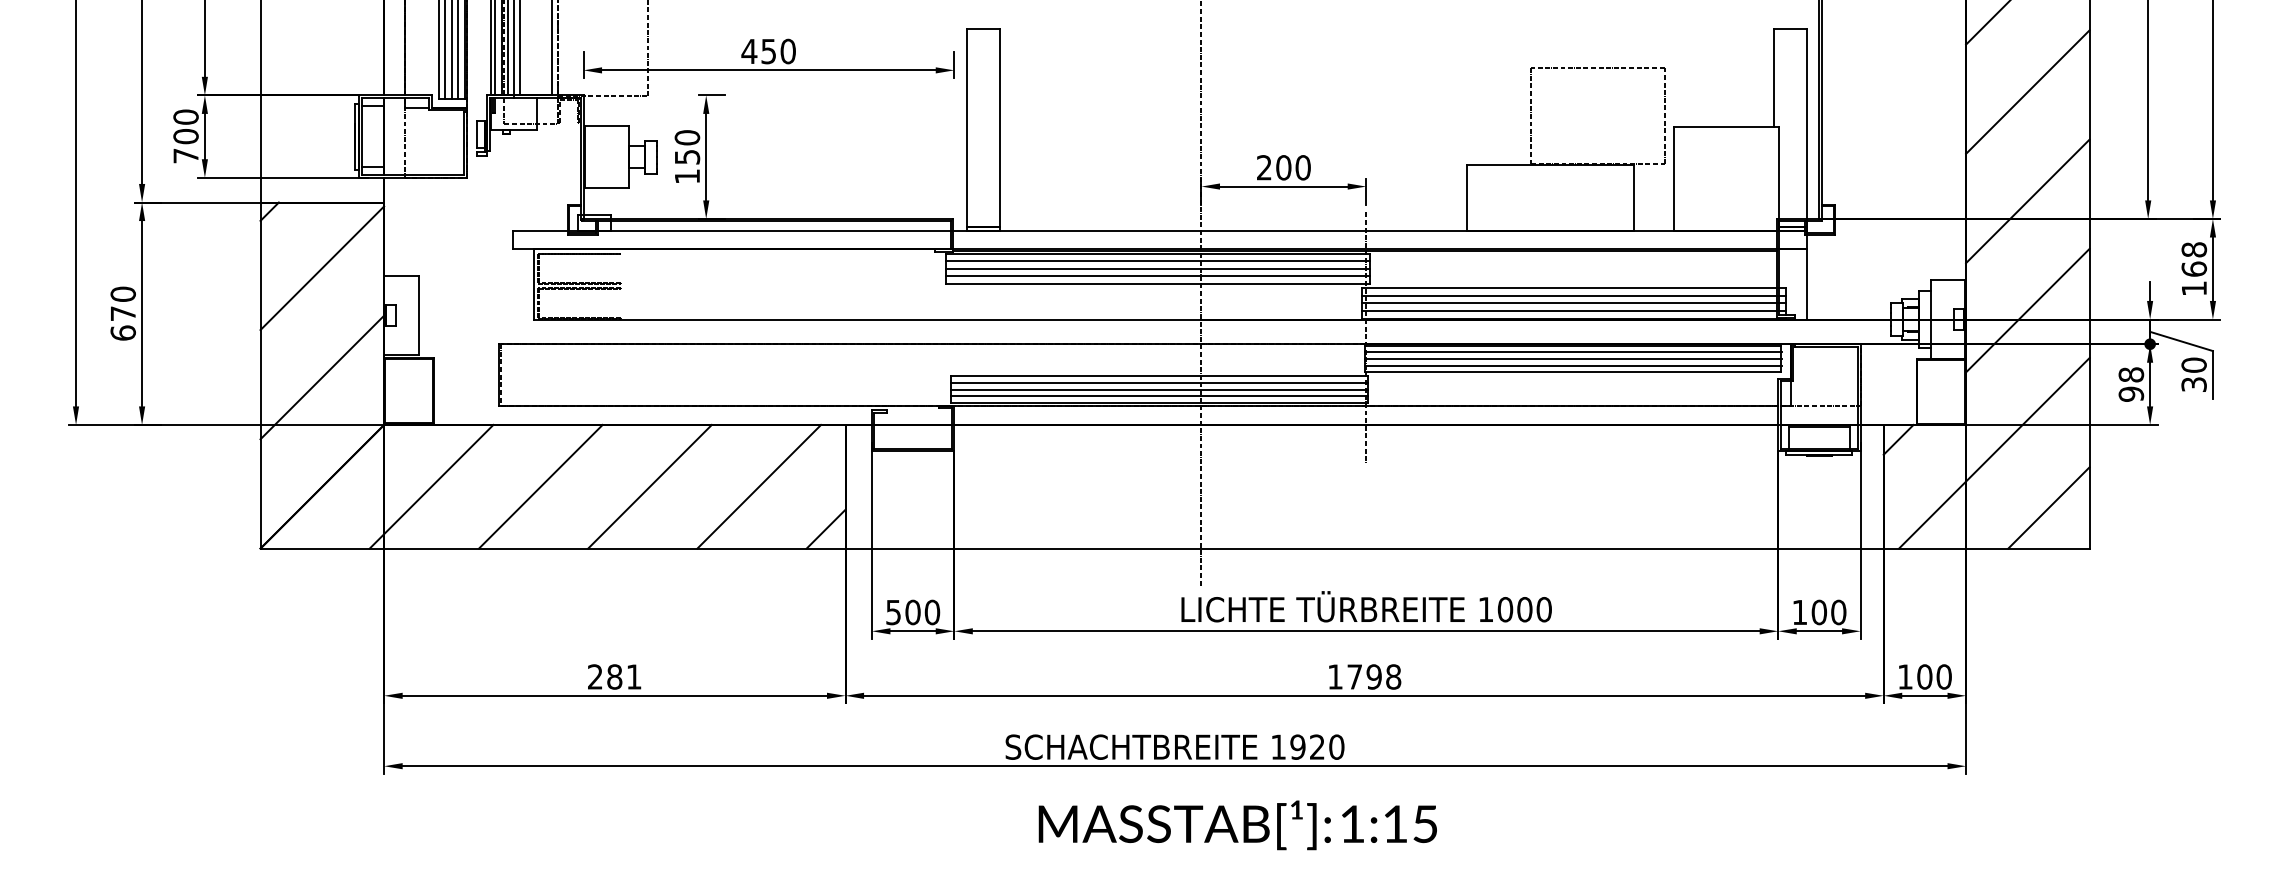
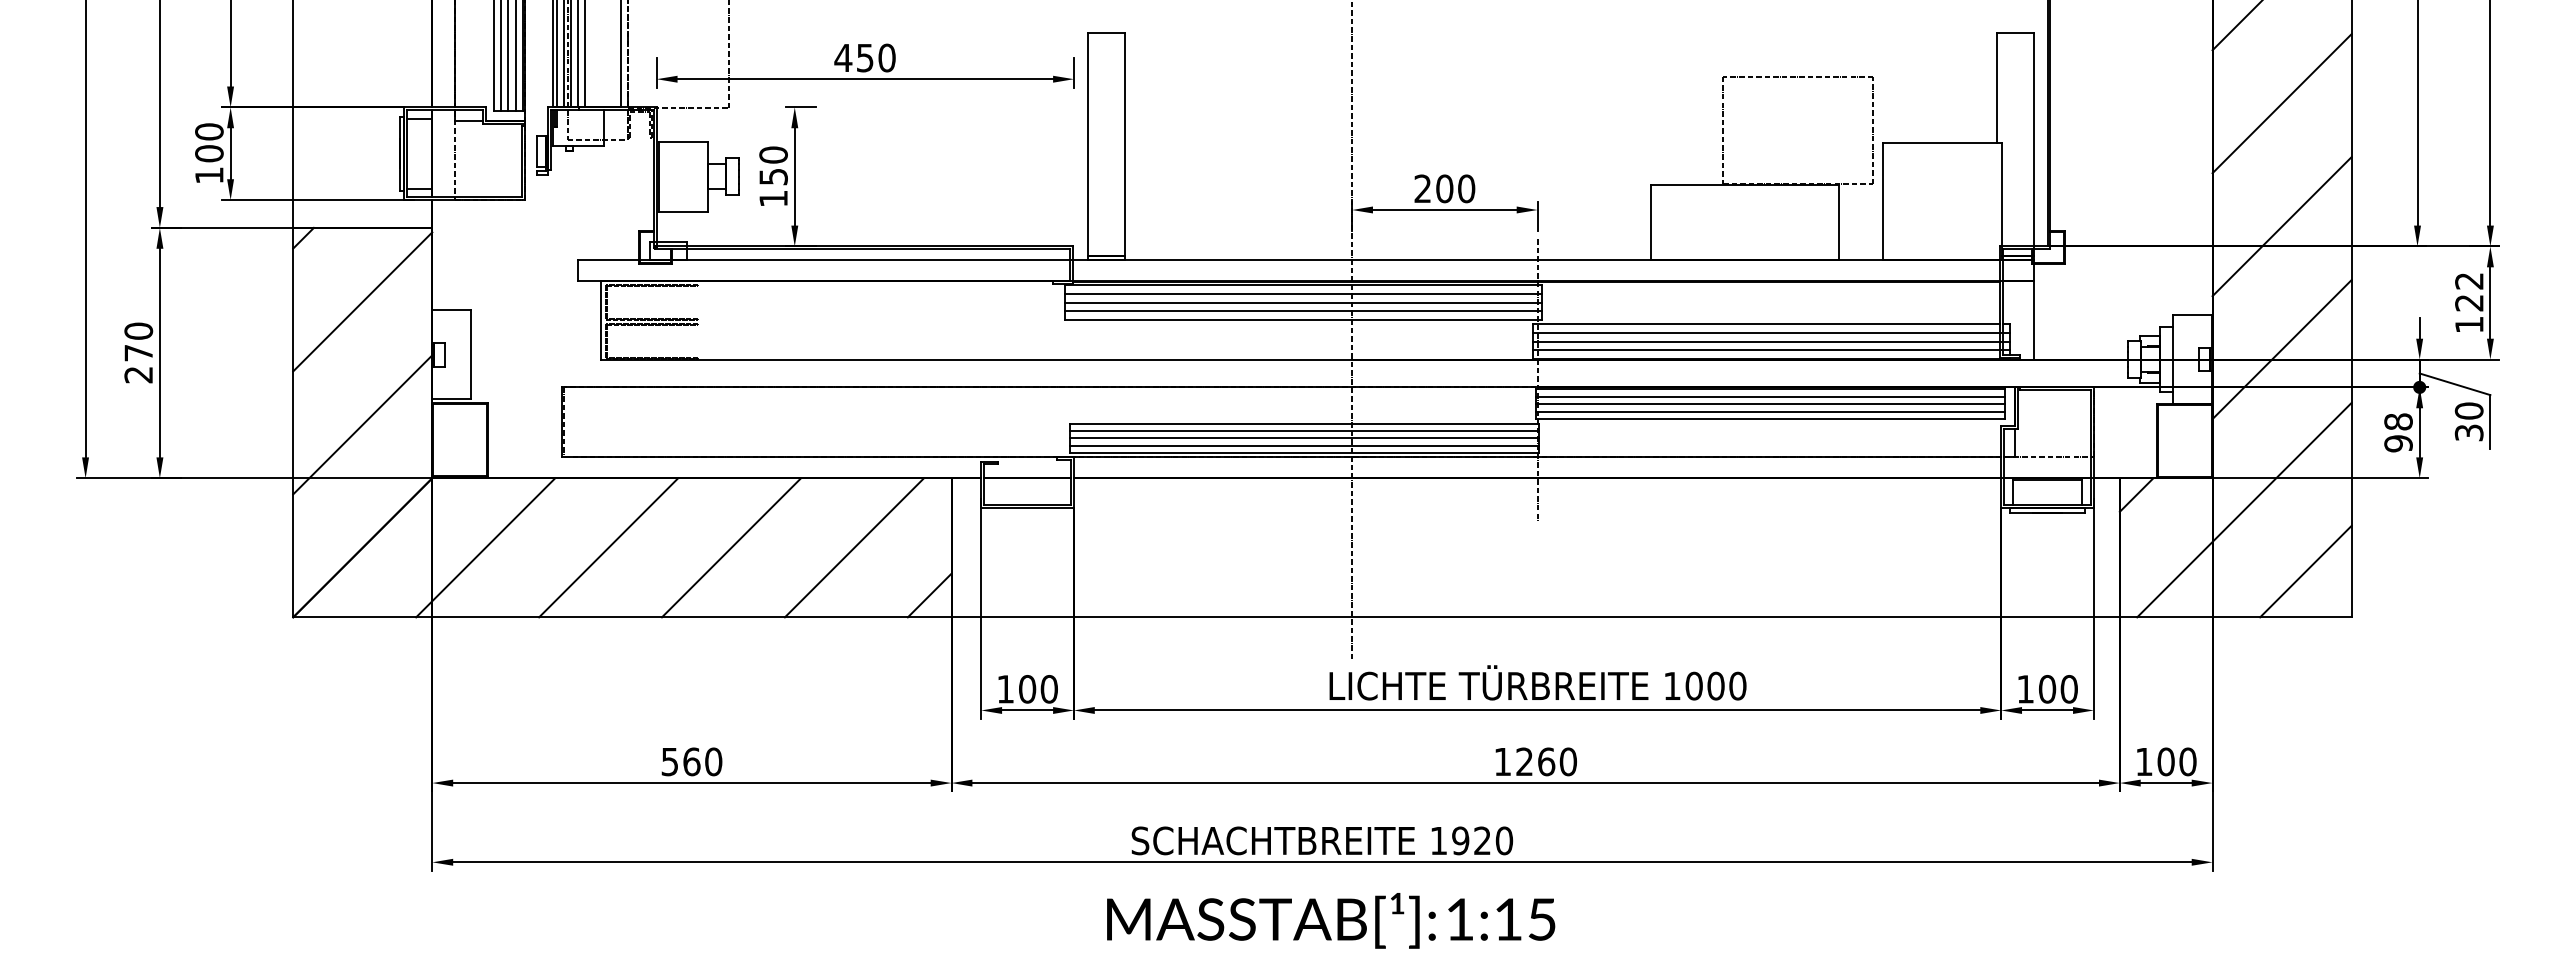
text: (186, 155) -> (209, 175), 700 -> 100
text: (2194, 259) -> (2469, 291), 168 -> 122
text: (123, 332) -> (138, 374), 670 -> 270
text: (893, 612) -> (1005, 689), 500 -> 100
text: (614, 676) -> (691, 761), 281 -> 560
text: (1374, 676) -> (1546, 761), 1798 -> 1260
text: (1238, 825) -> (1331, 920), moved

